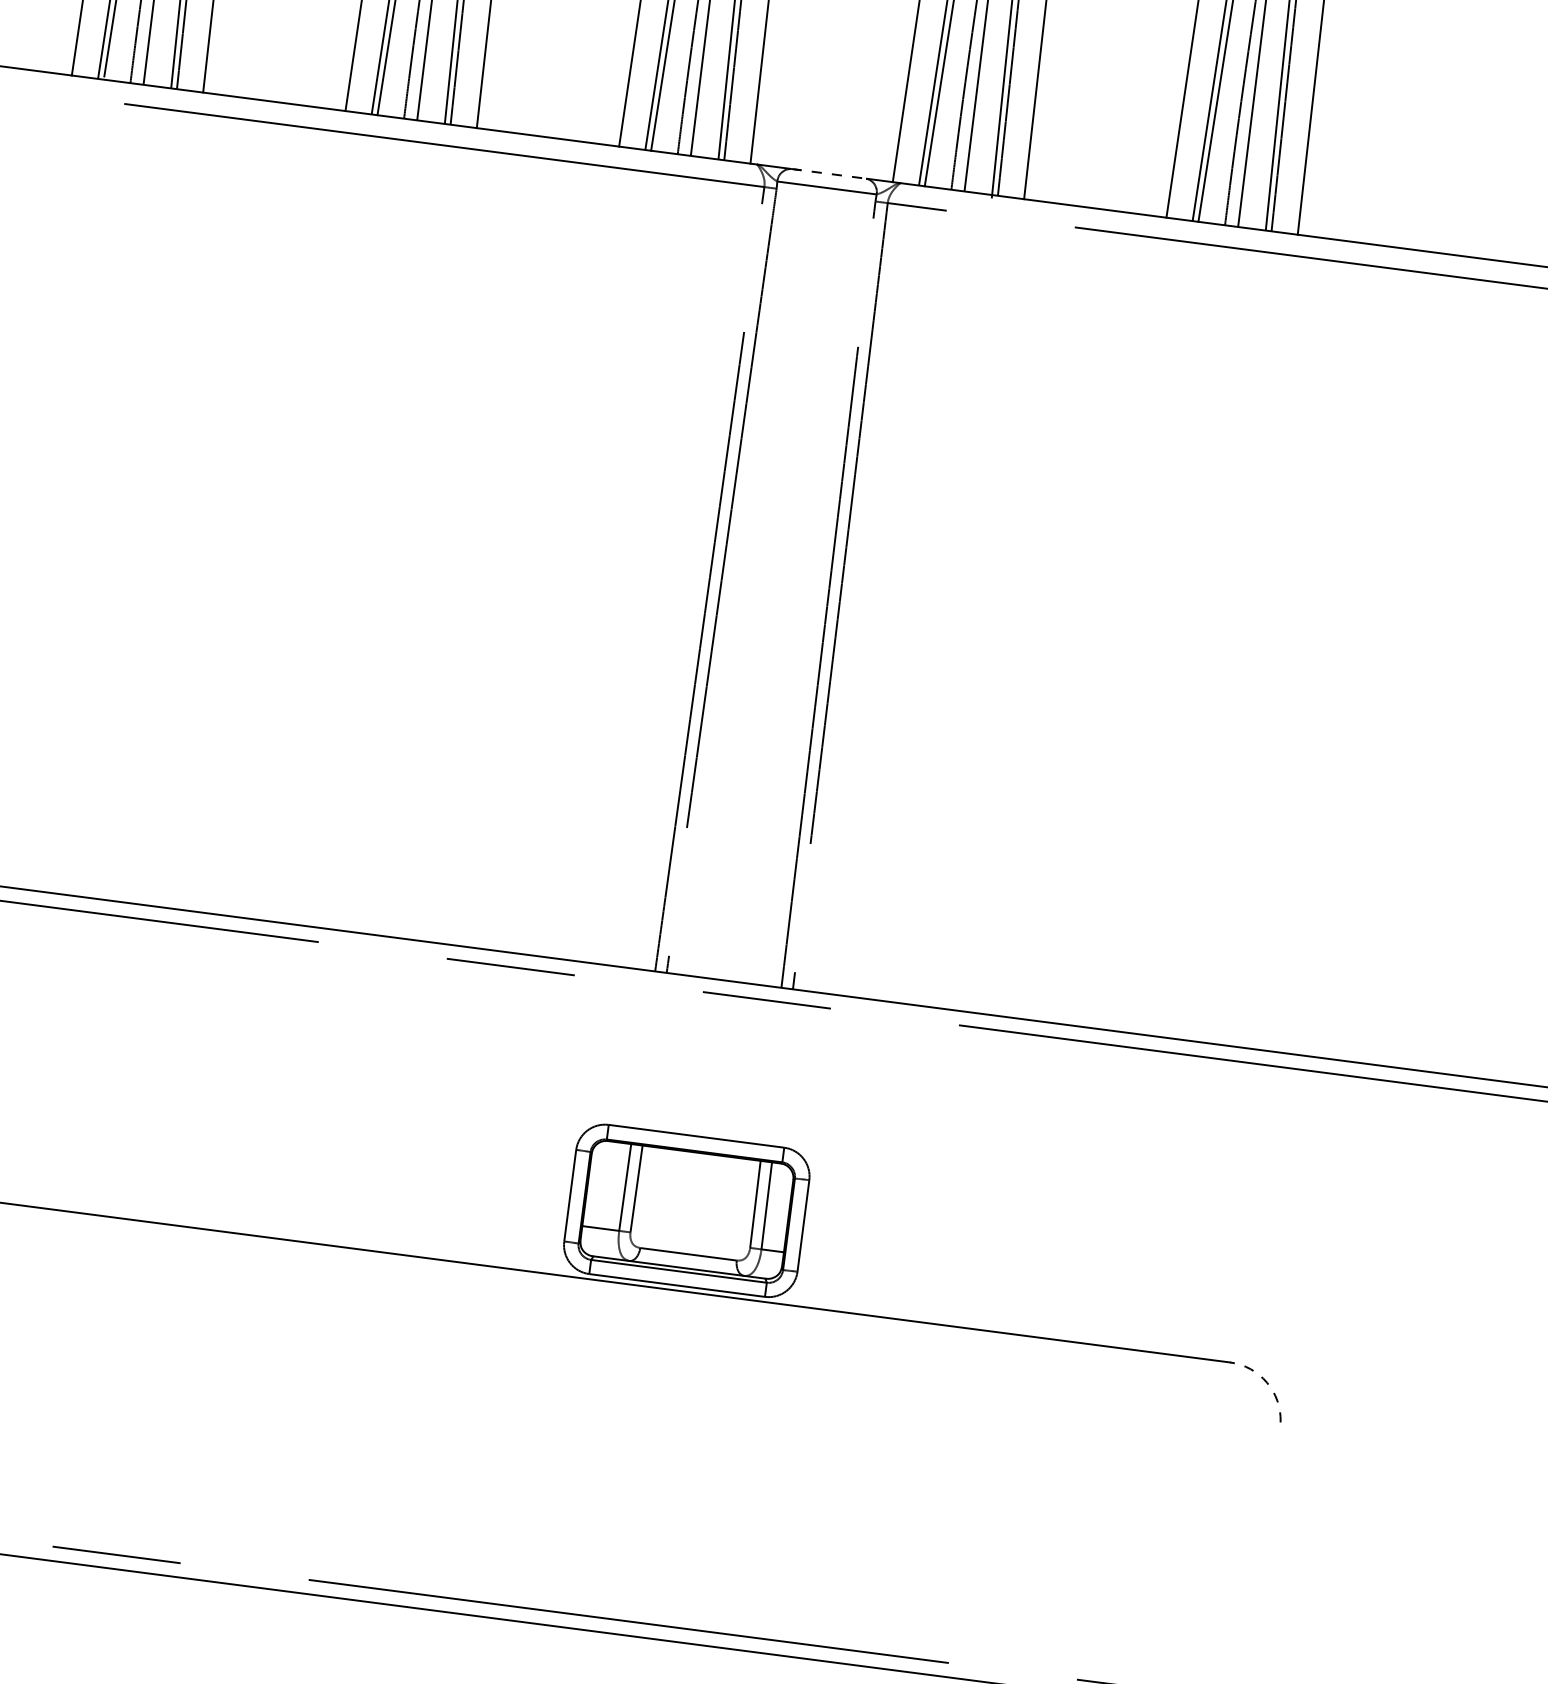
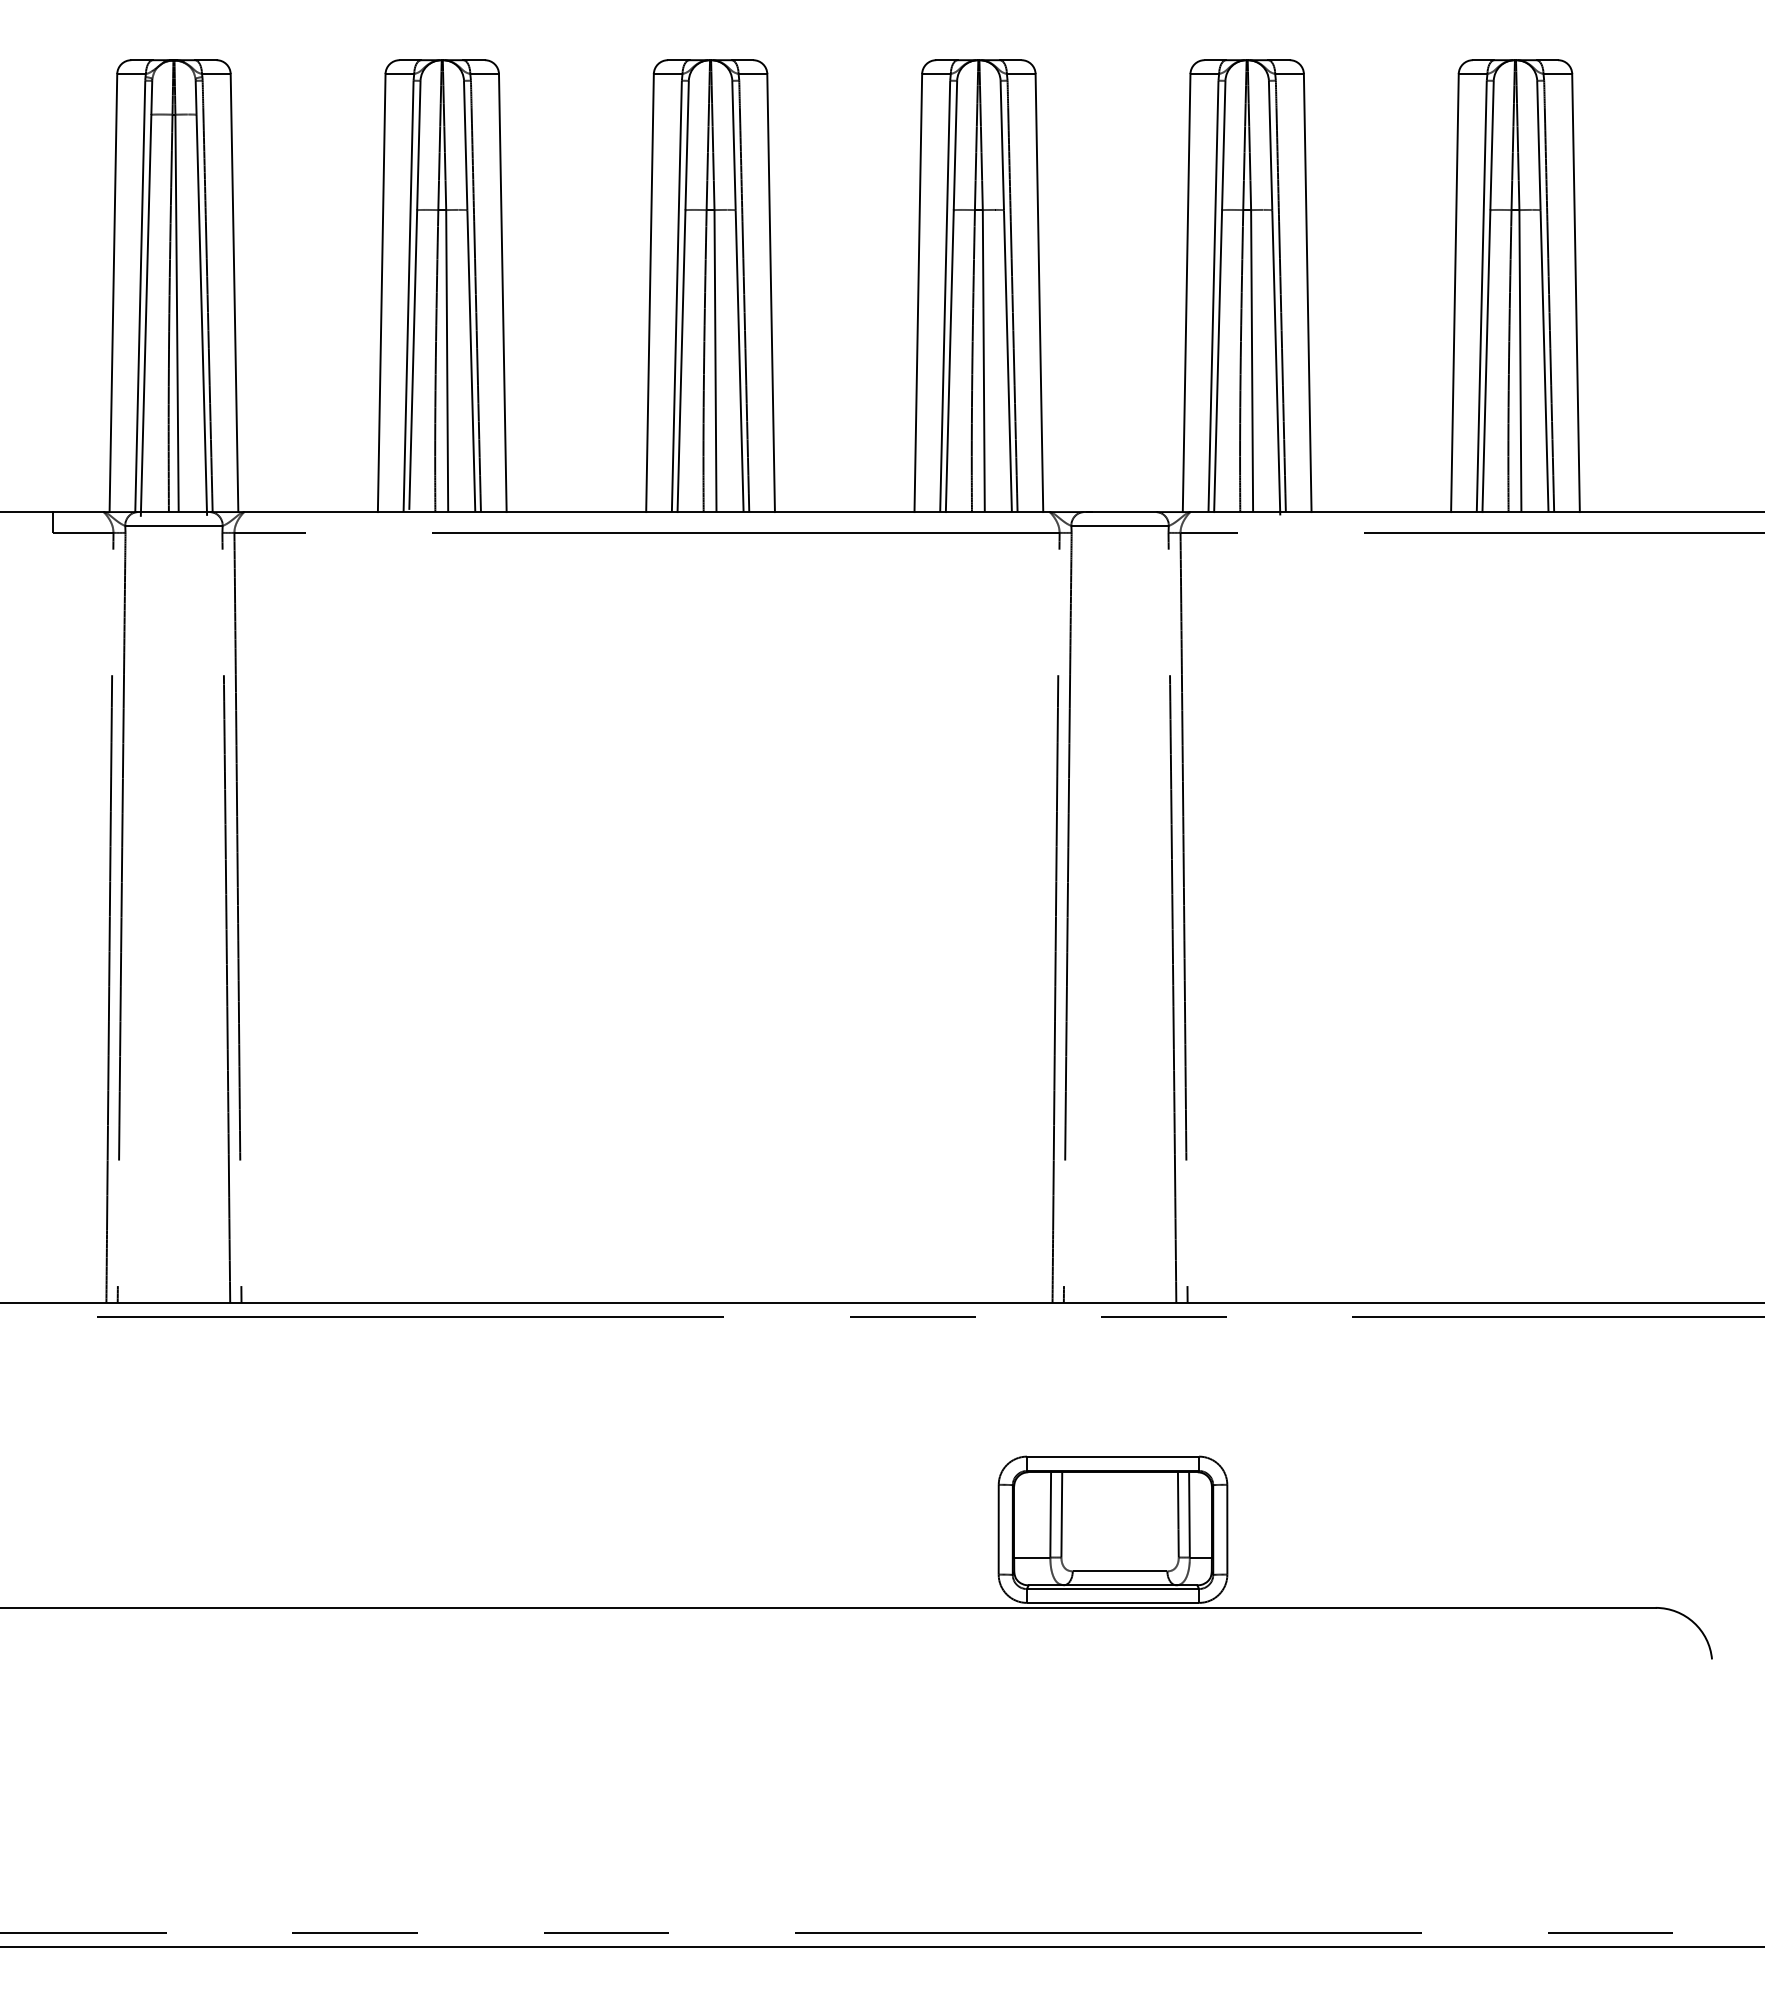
line: (829, 174) -> (1120, 512), dashed -> solid
arc: (1266, 1382) -> (1693, 1622), dashed -> solid

